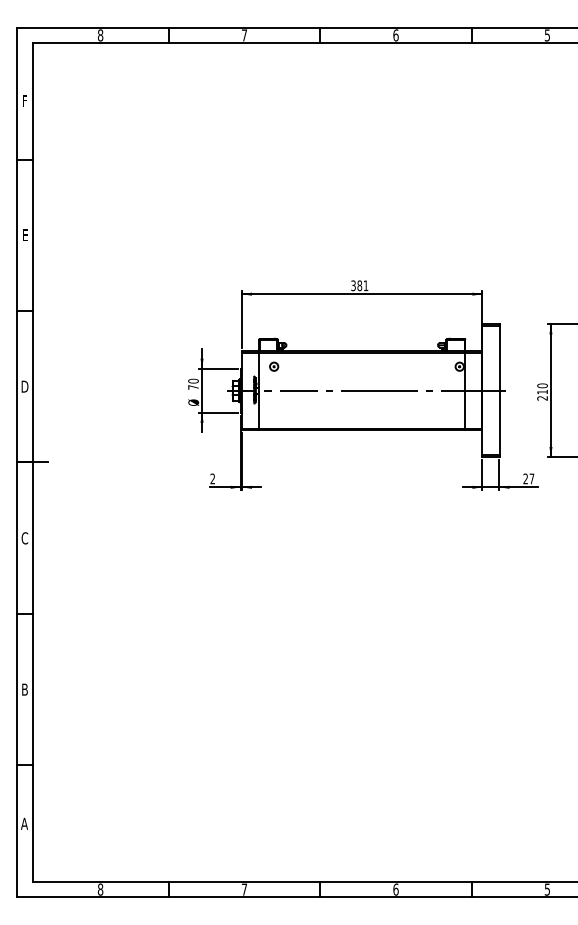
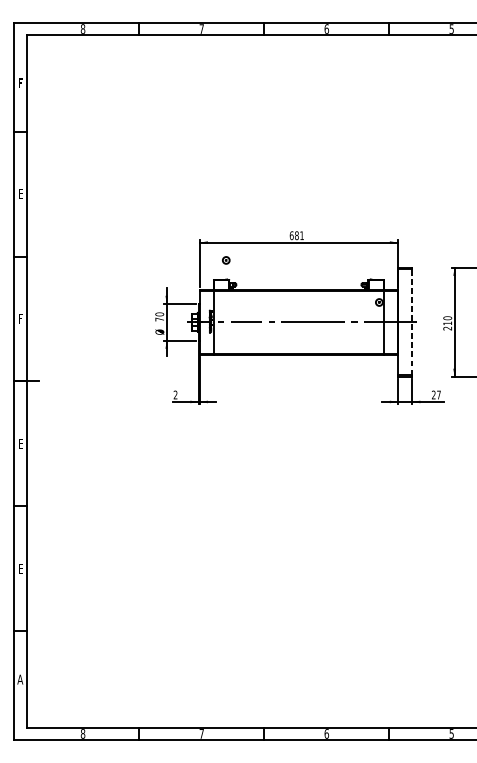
text: (353, 285) -> (291, 235), 381 -> 681
part: (274, 366) -> (226, 260), moved
text: (24, 386) -> (20, 318), D -> F
line: (499, 390) -> (412, 322), solid -> dashed
text: (24, 538) -> (20, 444), C -> E
text: (24, 689) -> (20, 568), B -> E

